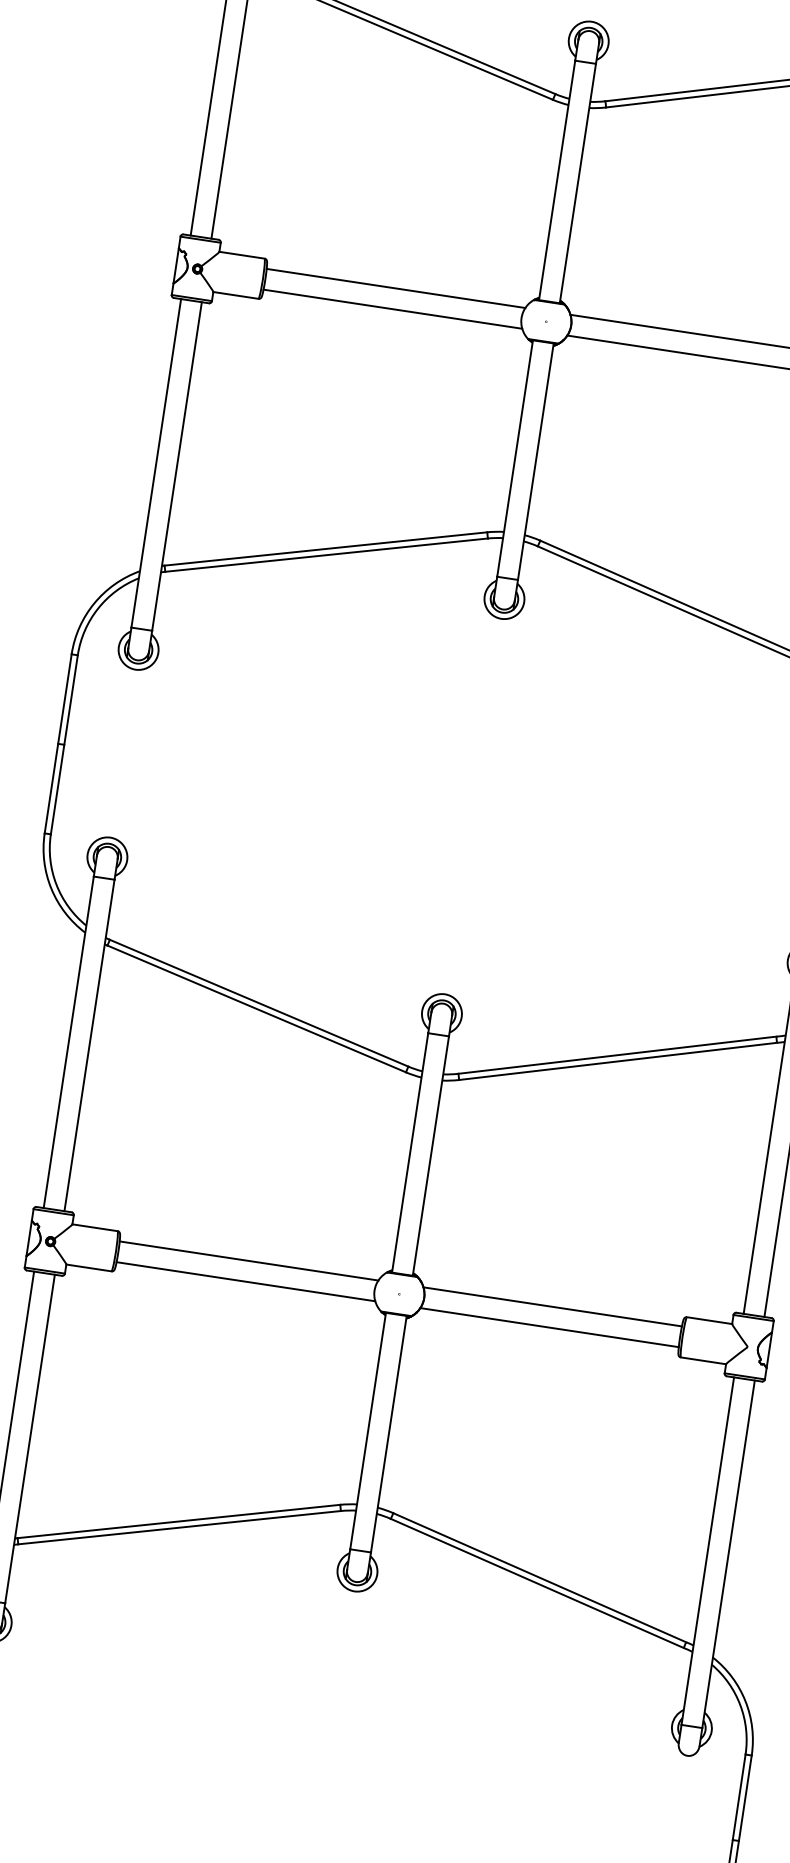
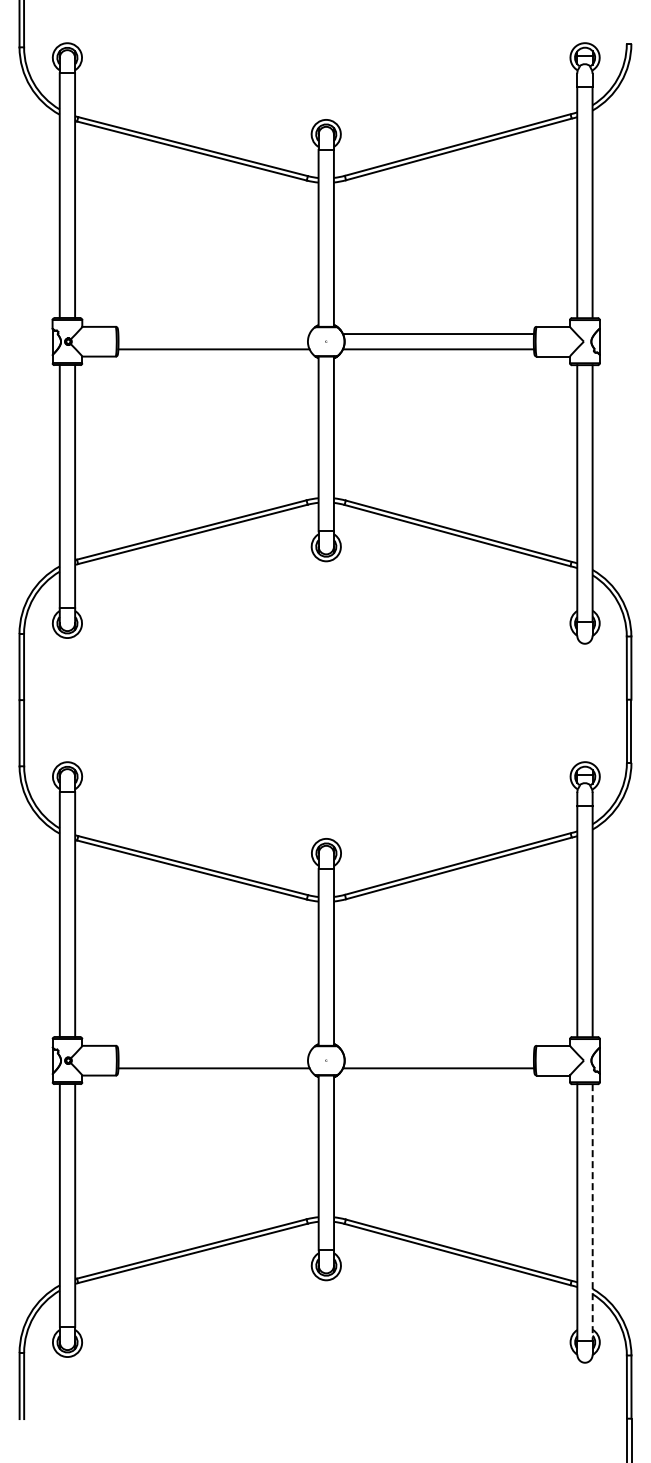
line: (395, 288) -> (213, 334), removed
line: (248, 1261) -> (213, 1053), removed
line: (552, 1306) -> (438, 1052), removed
line: (728, 1555) -> (592, 1213), solid -> dashed

